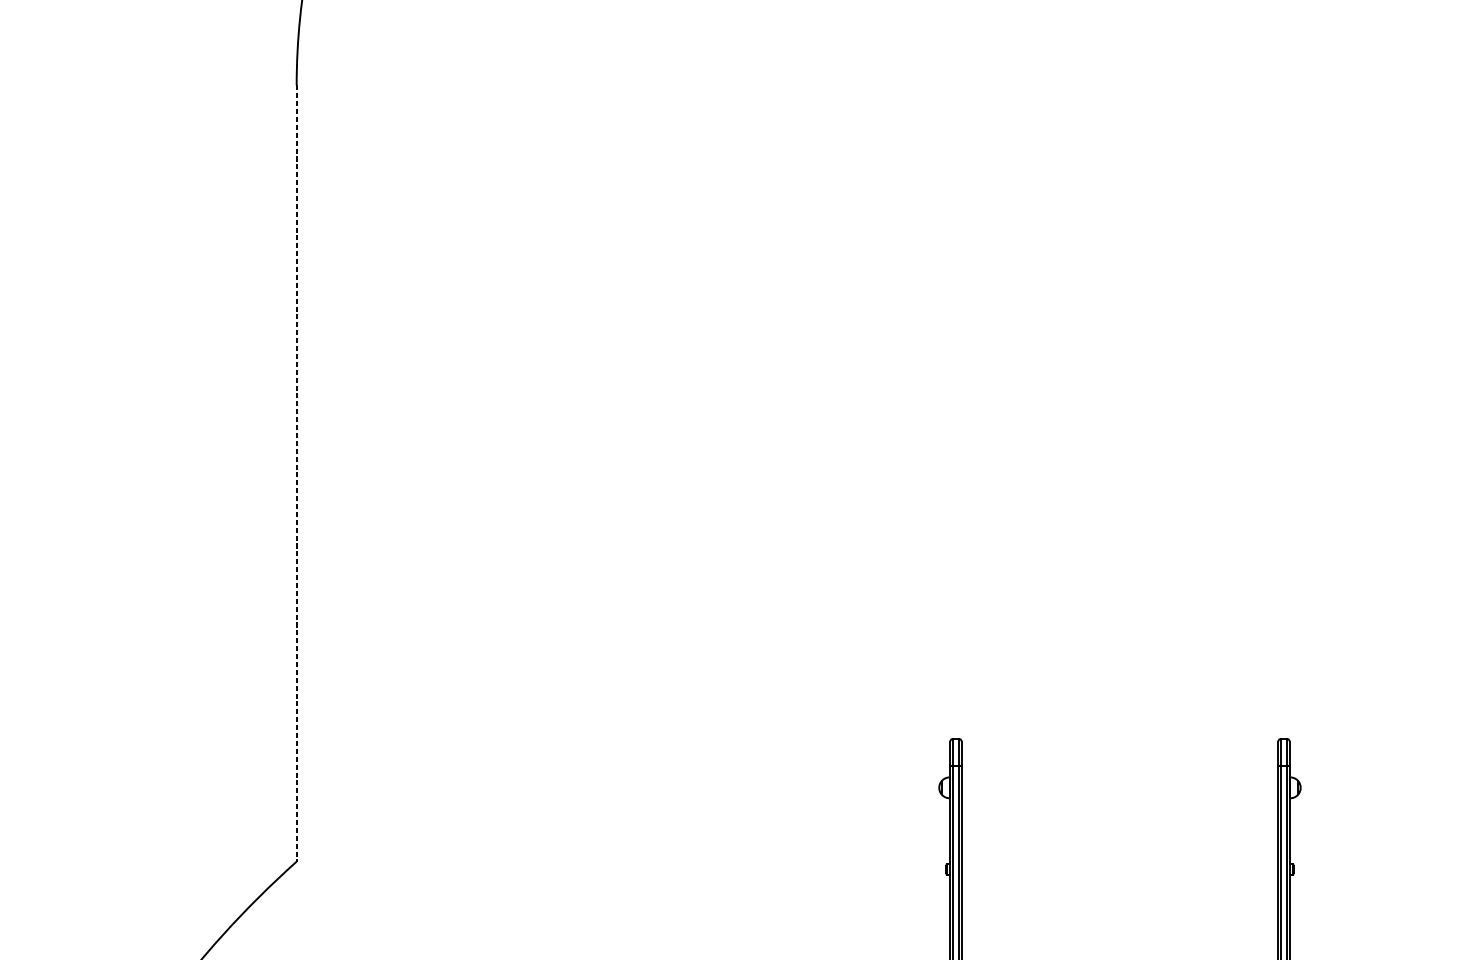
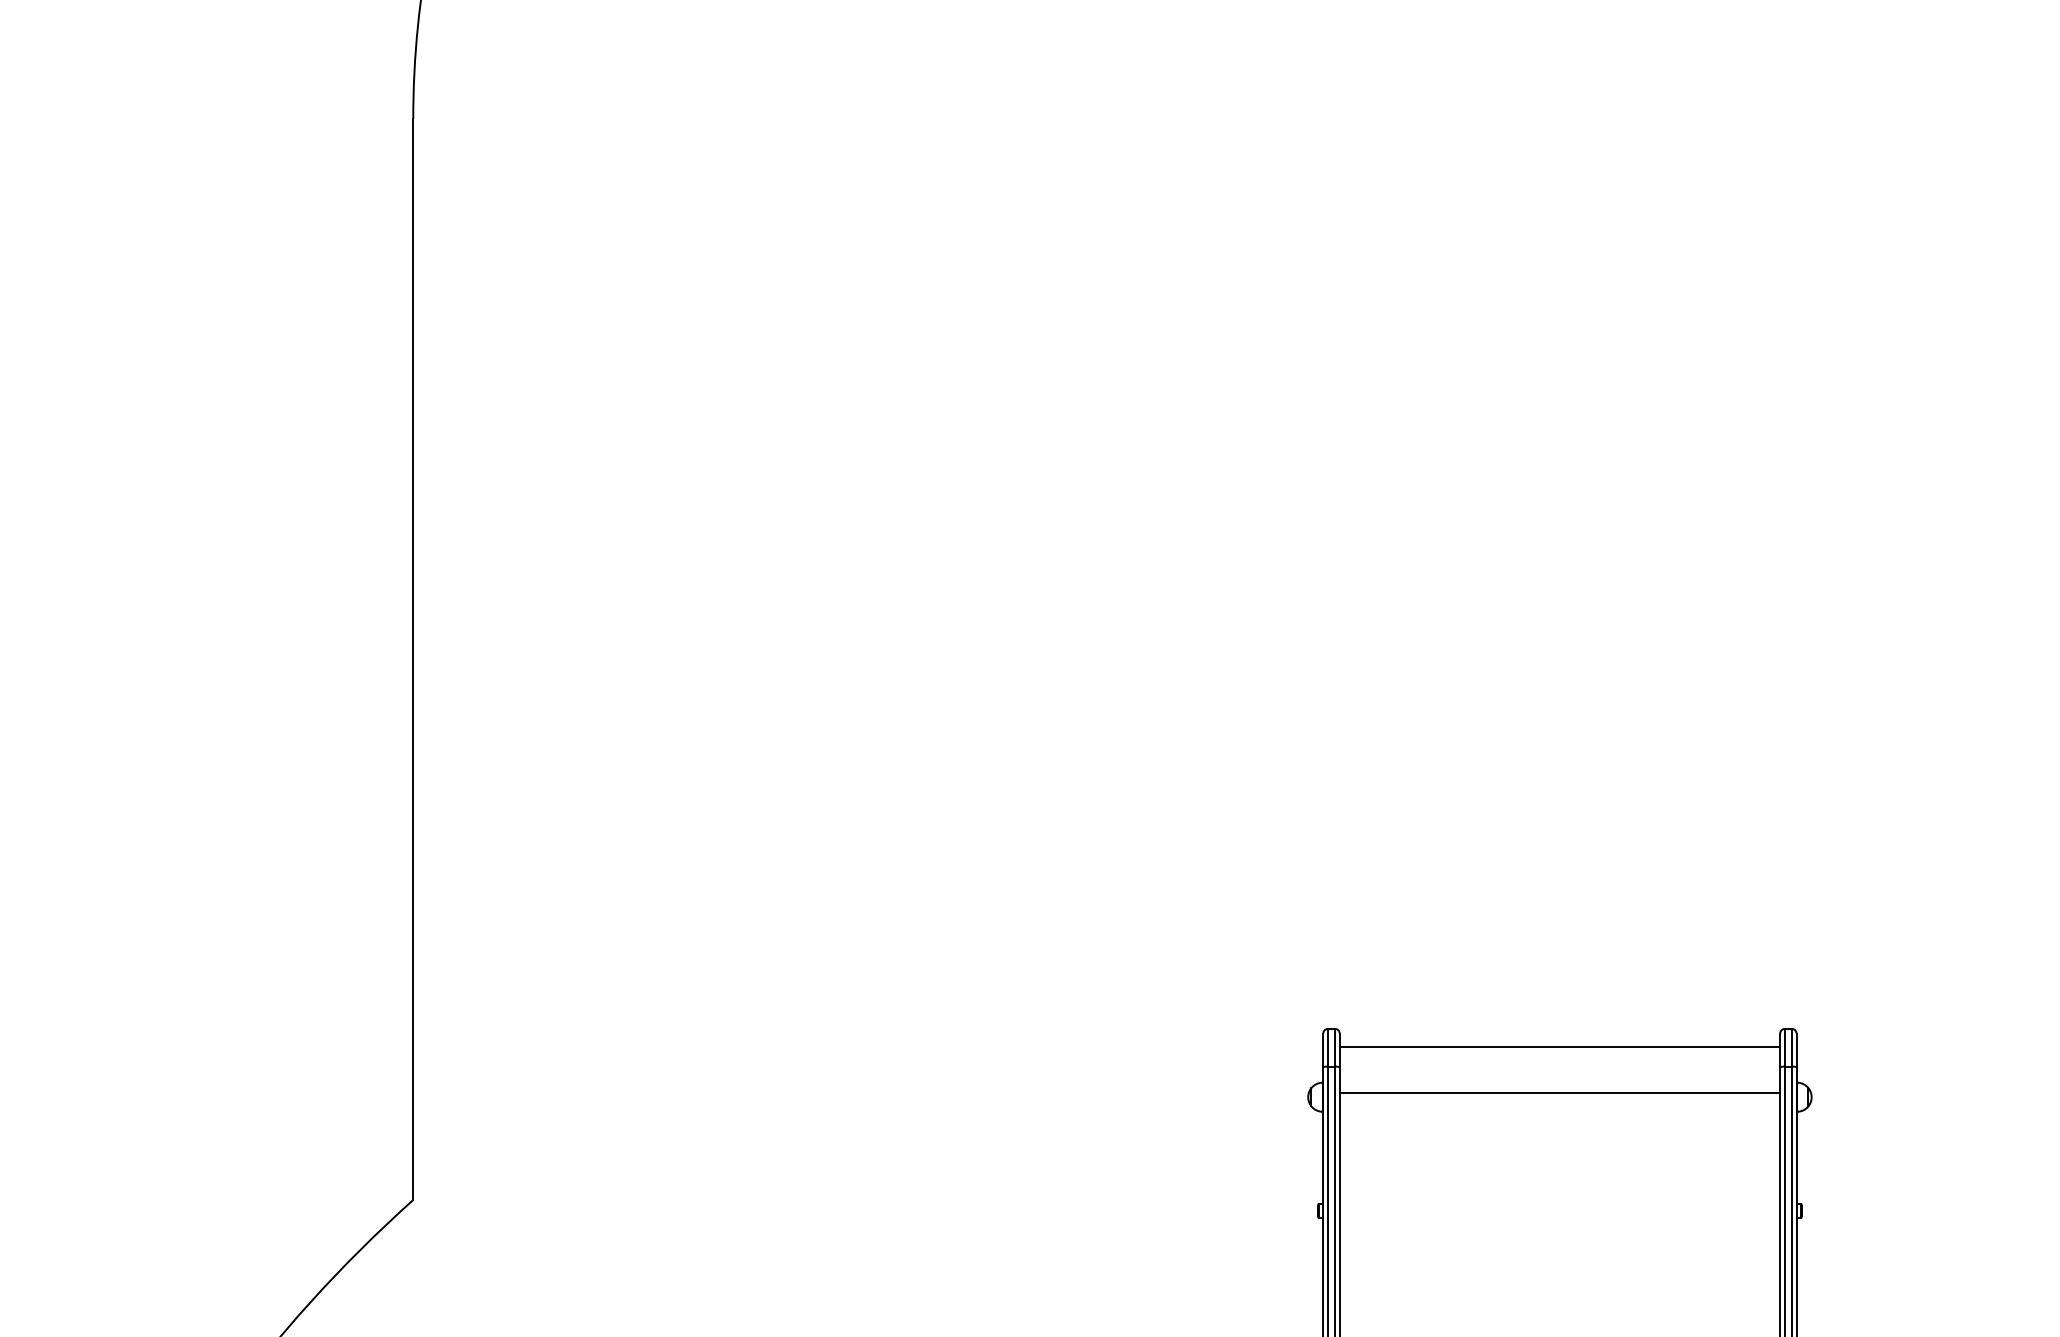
line: (296, 473) -> (413, 659), dashed -> solid
line: (1119, 752) -> (1559, 1047), added
line: (1119, 784) -> (1559, 1092), added

